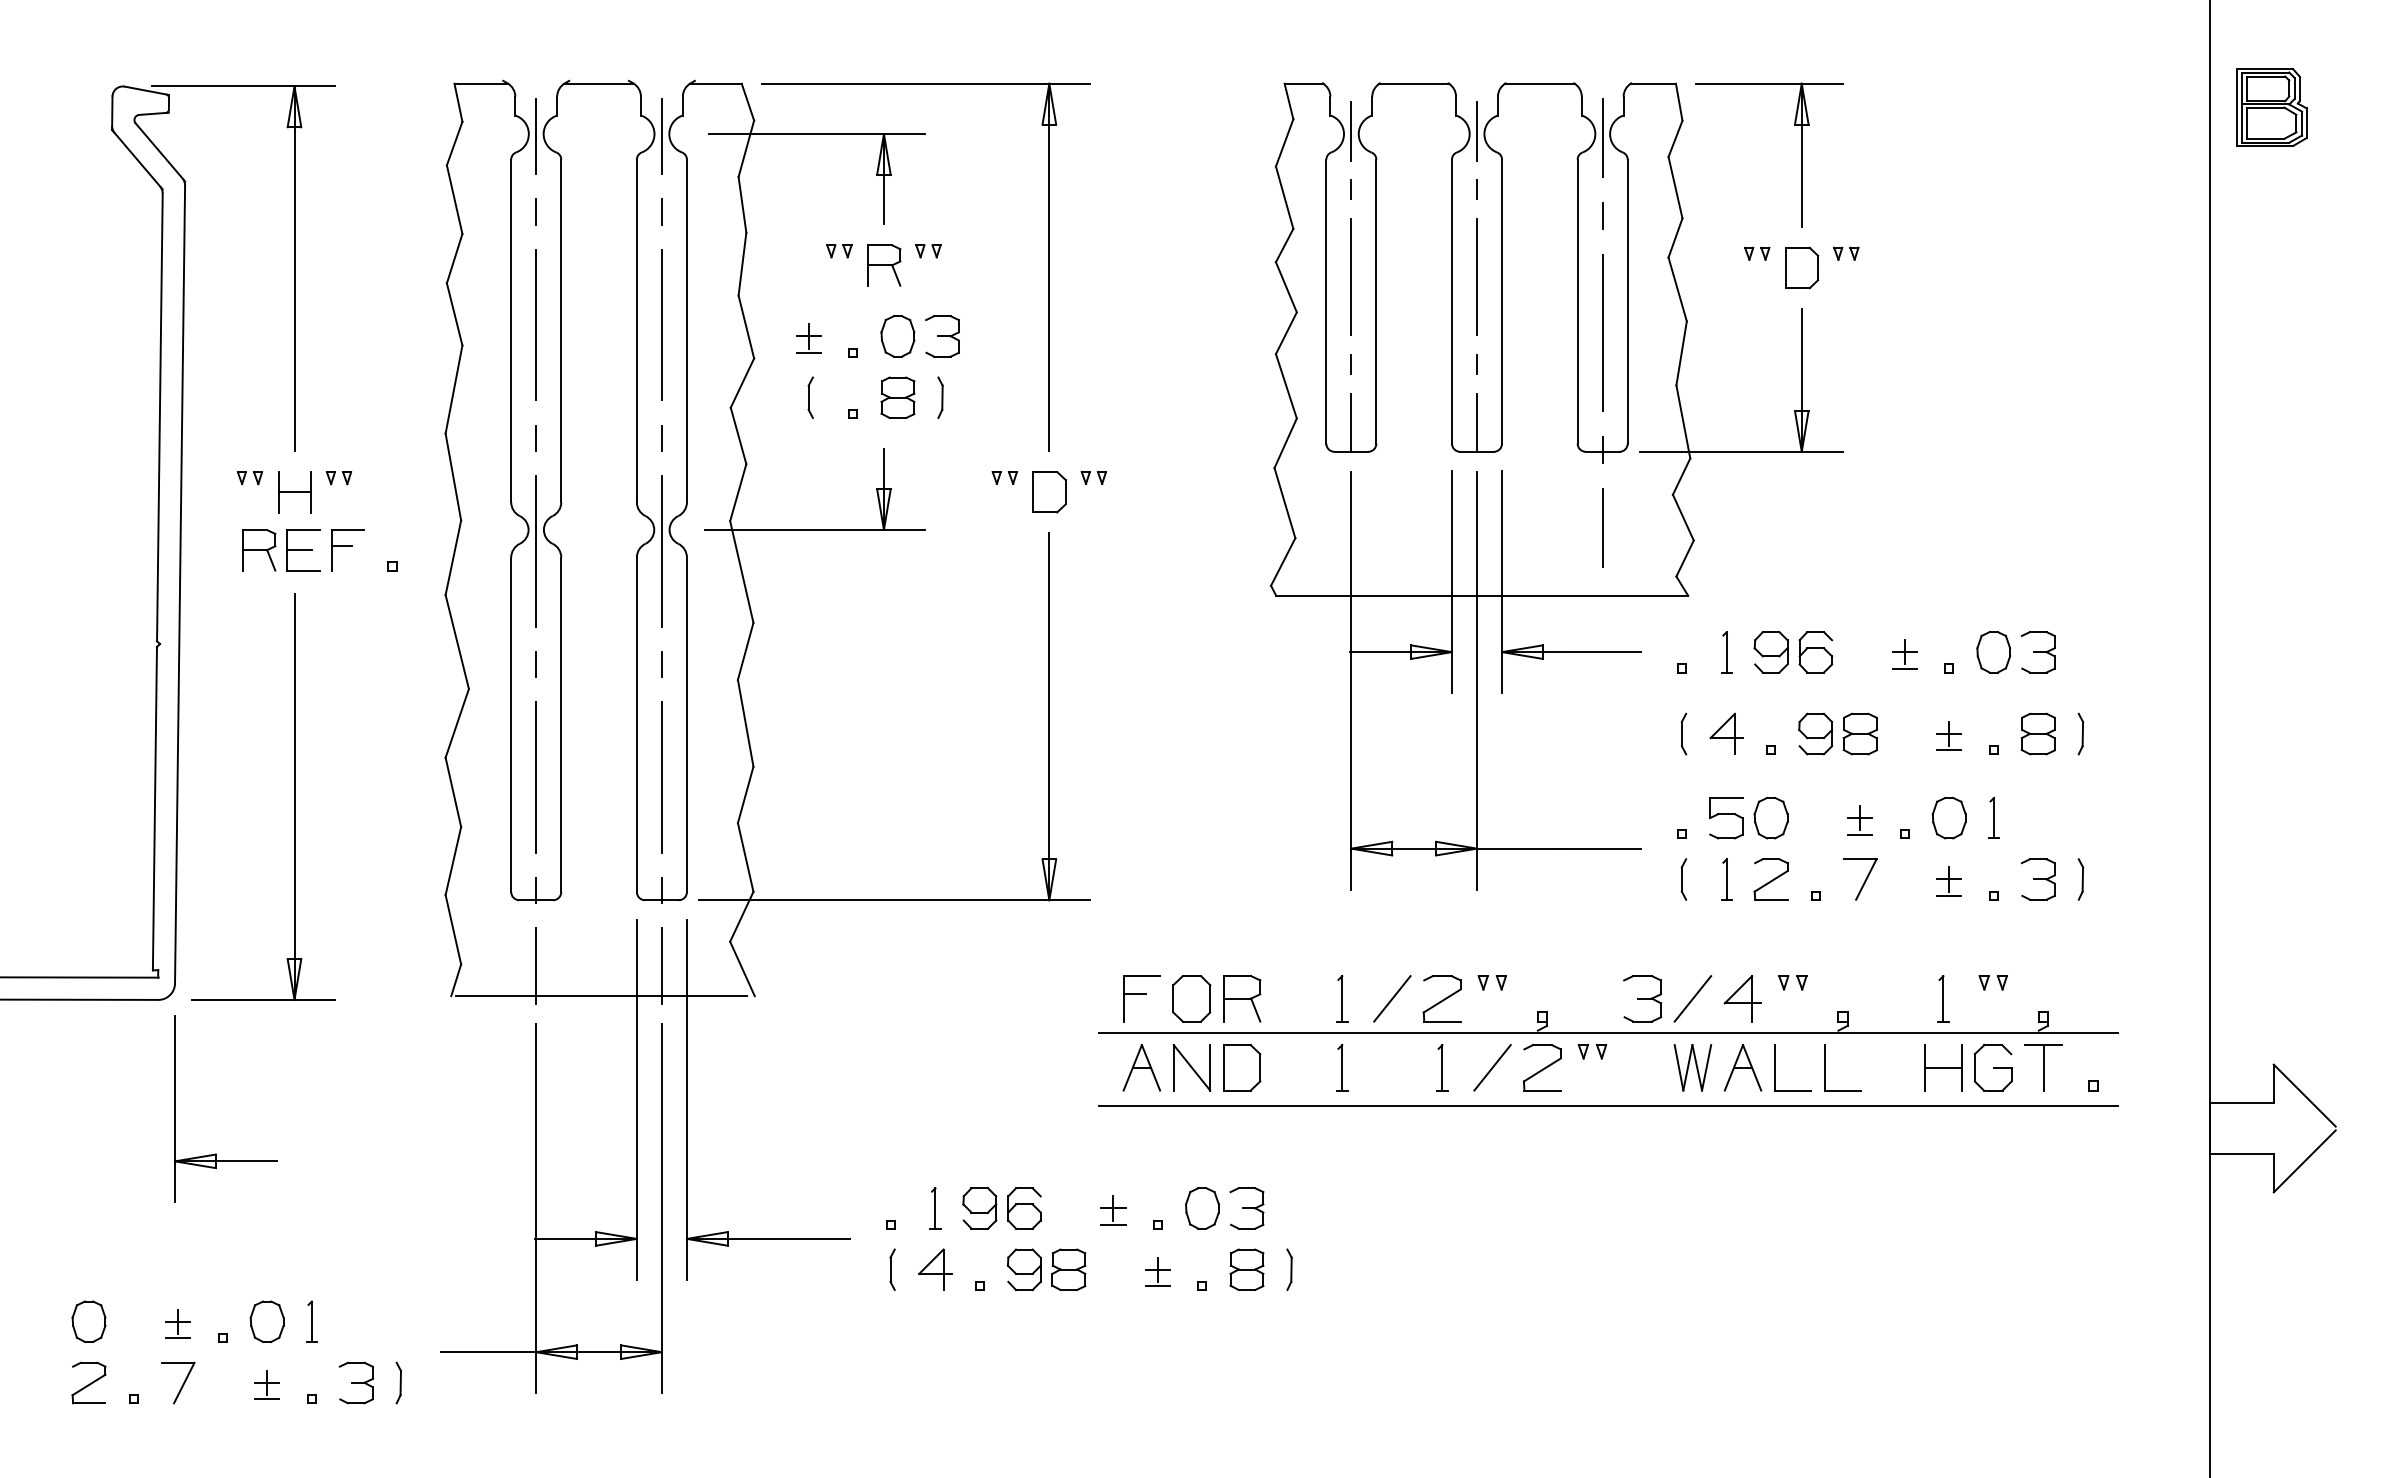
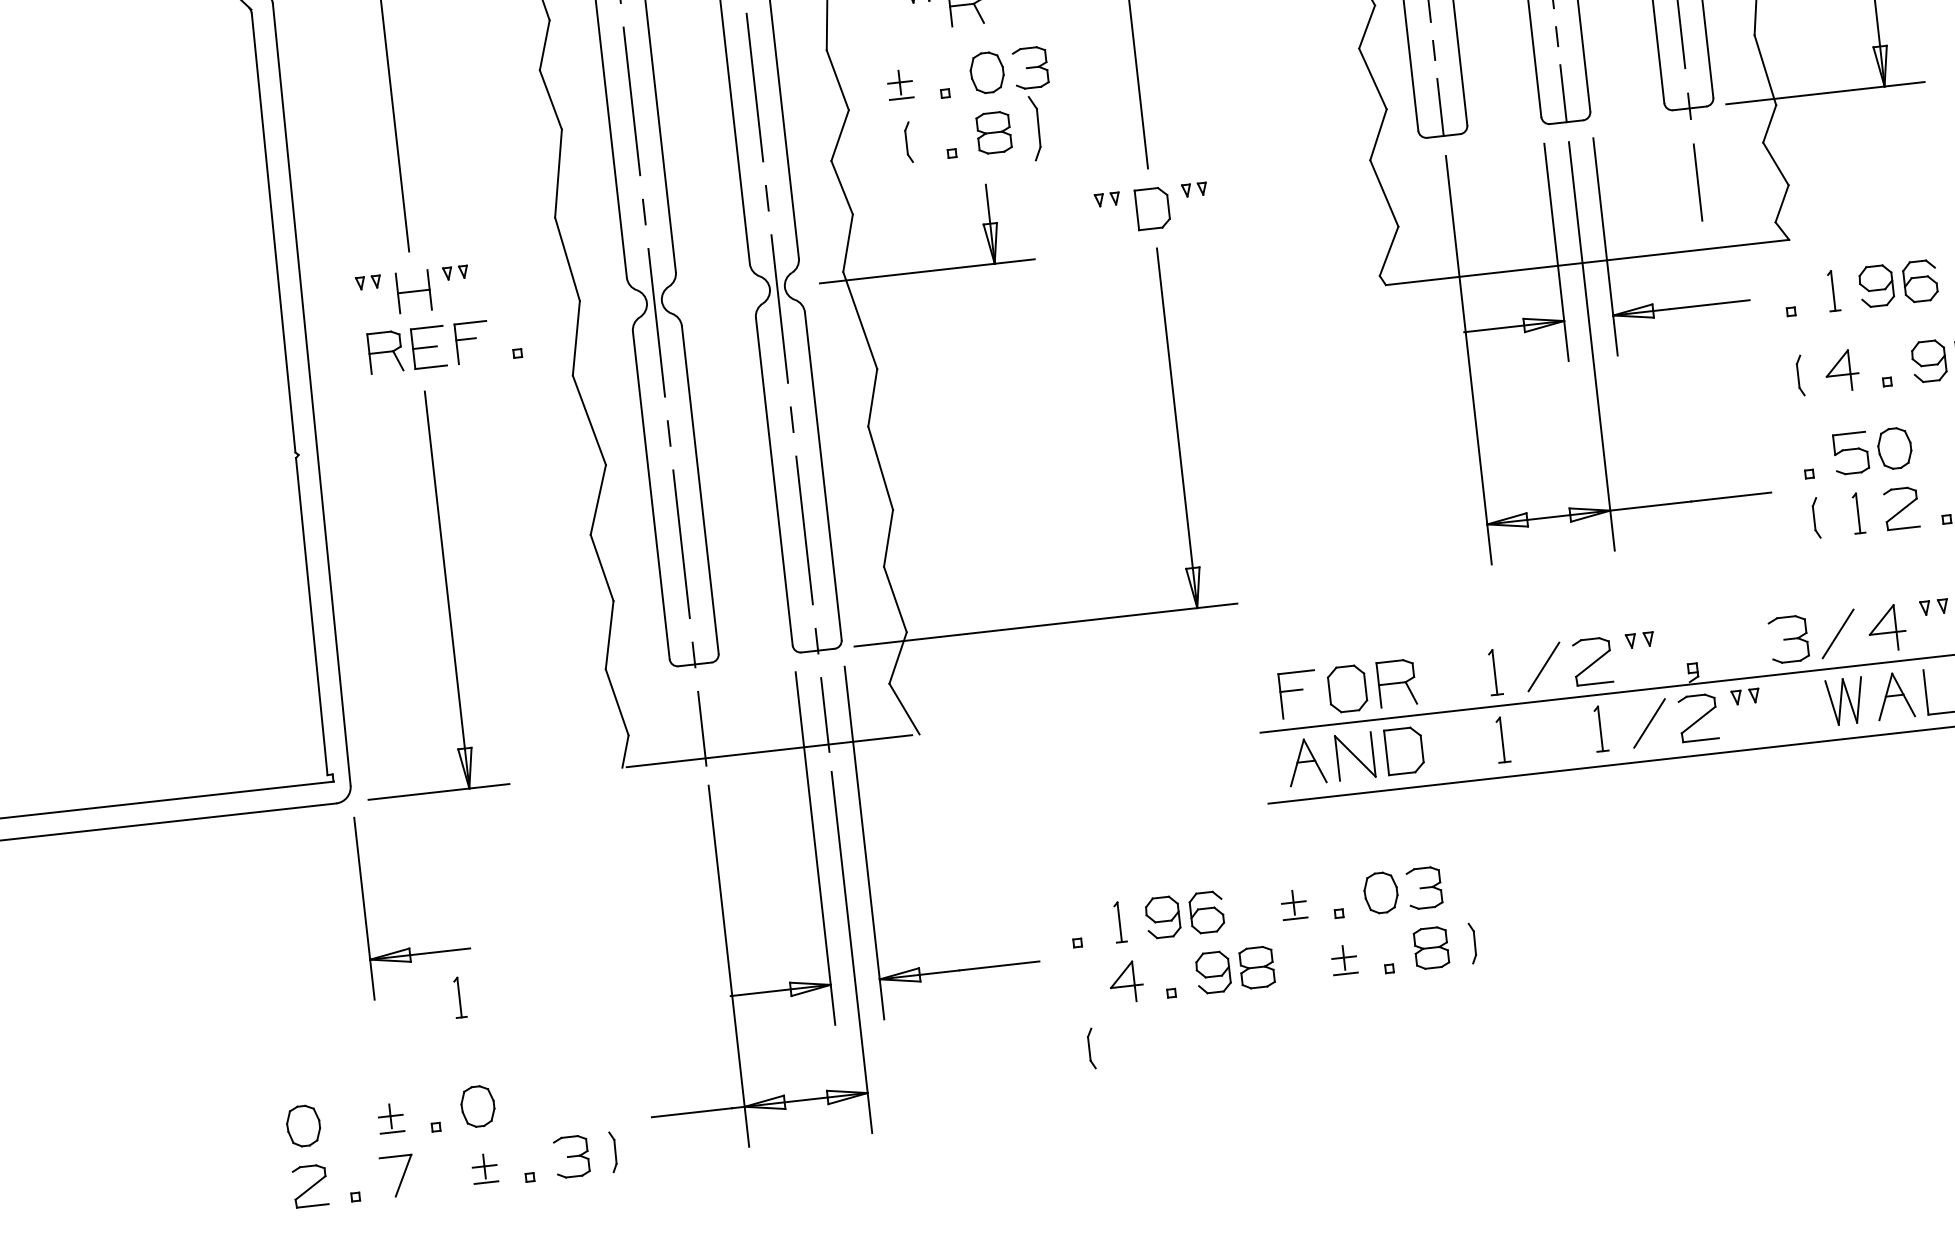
part: (940, 397) -> (1035, 127), size x1.6
part: (892, 1269) -> (1091, 1048), moved
part: (311, 1321) -> (459, 997), moved

